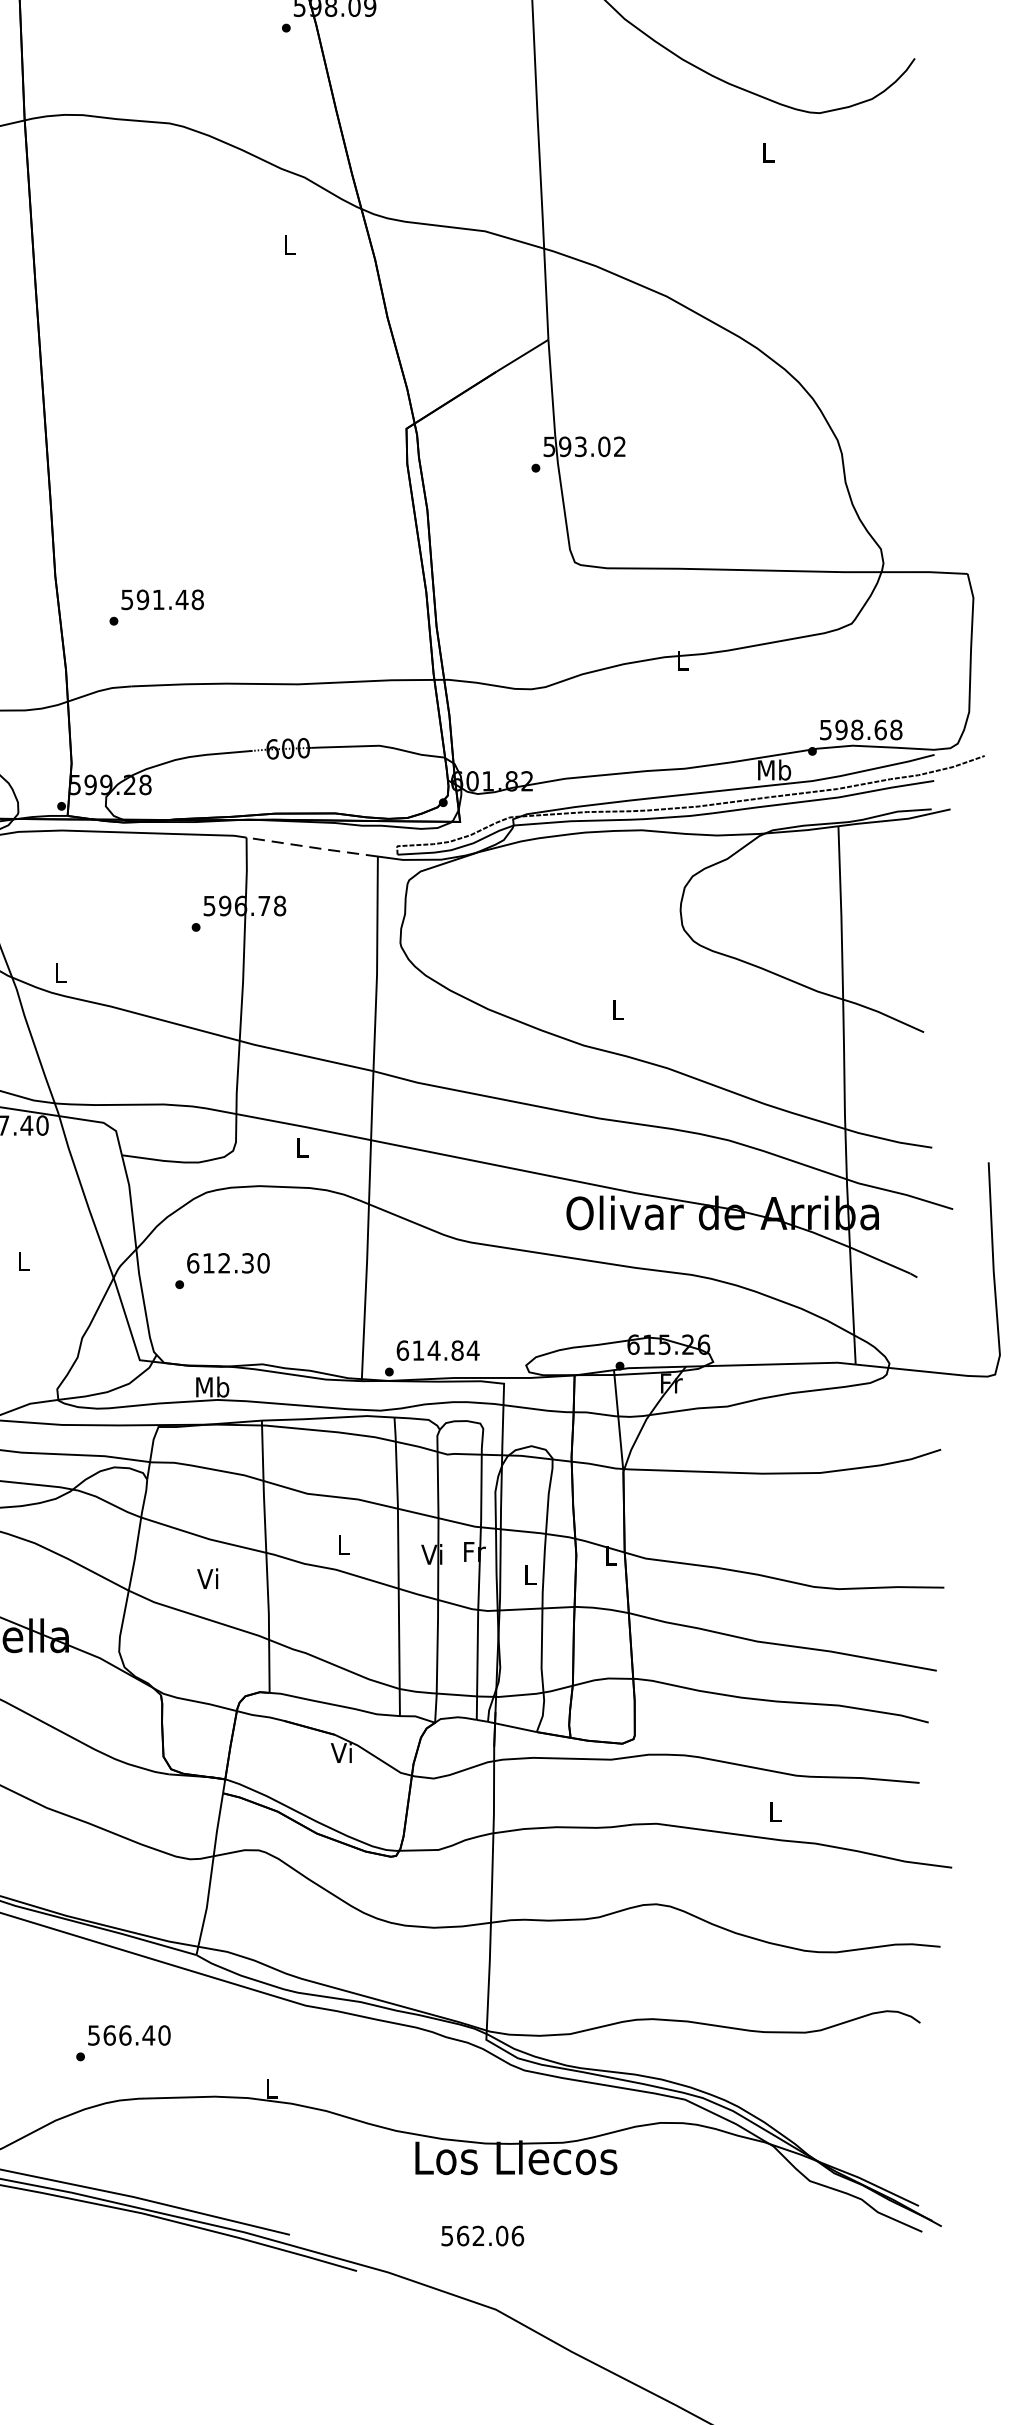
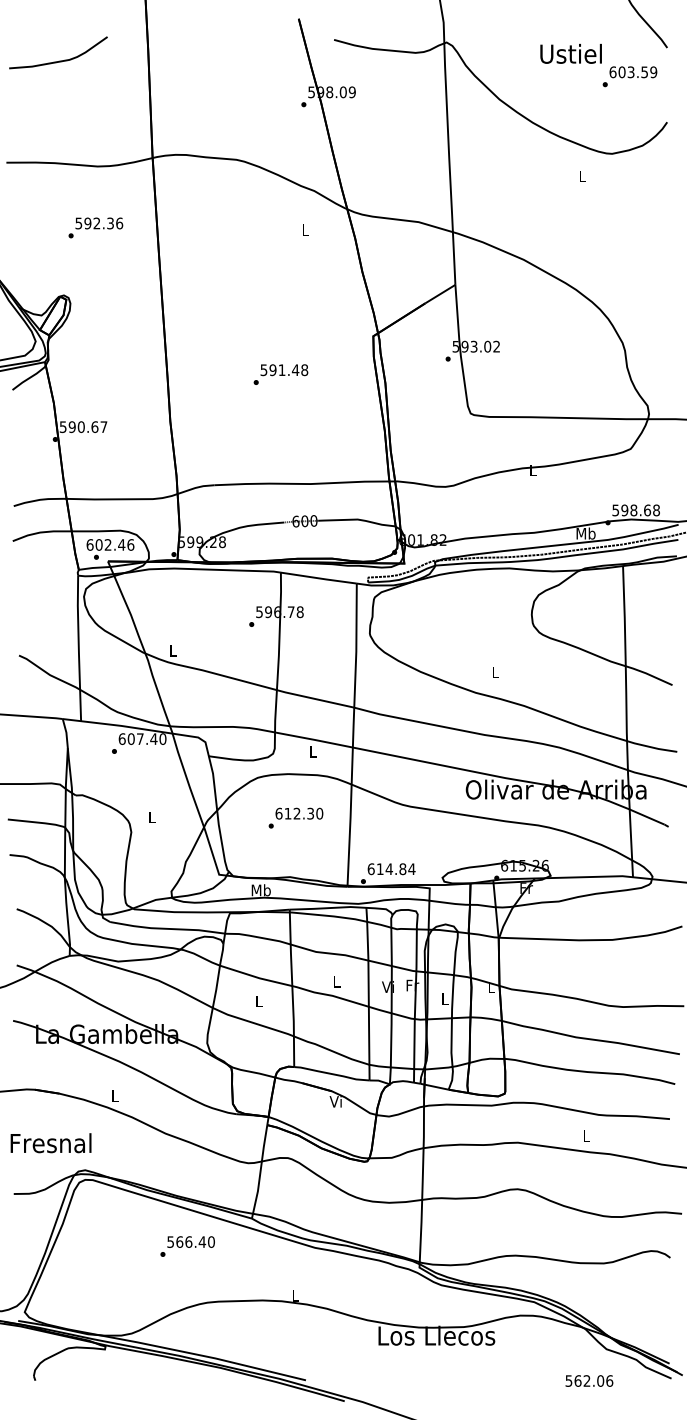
text: (155, 607) -> (280, 374), moved
line: (311, 847) -> (318, 578), dashed -> solid
text: (221, 1269) -> (295, 817), moved
text: (207, 1577) -> (258, 1000), Vi -> L
text: (123, 2043) -> (187, 1246), moved
text: (482, 2235) -> (589, 1380), moved

